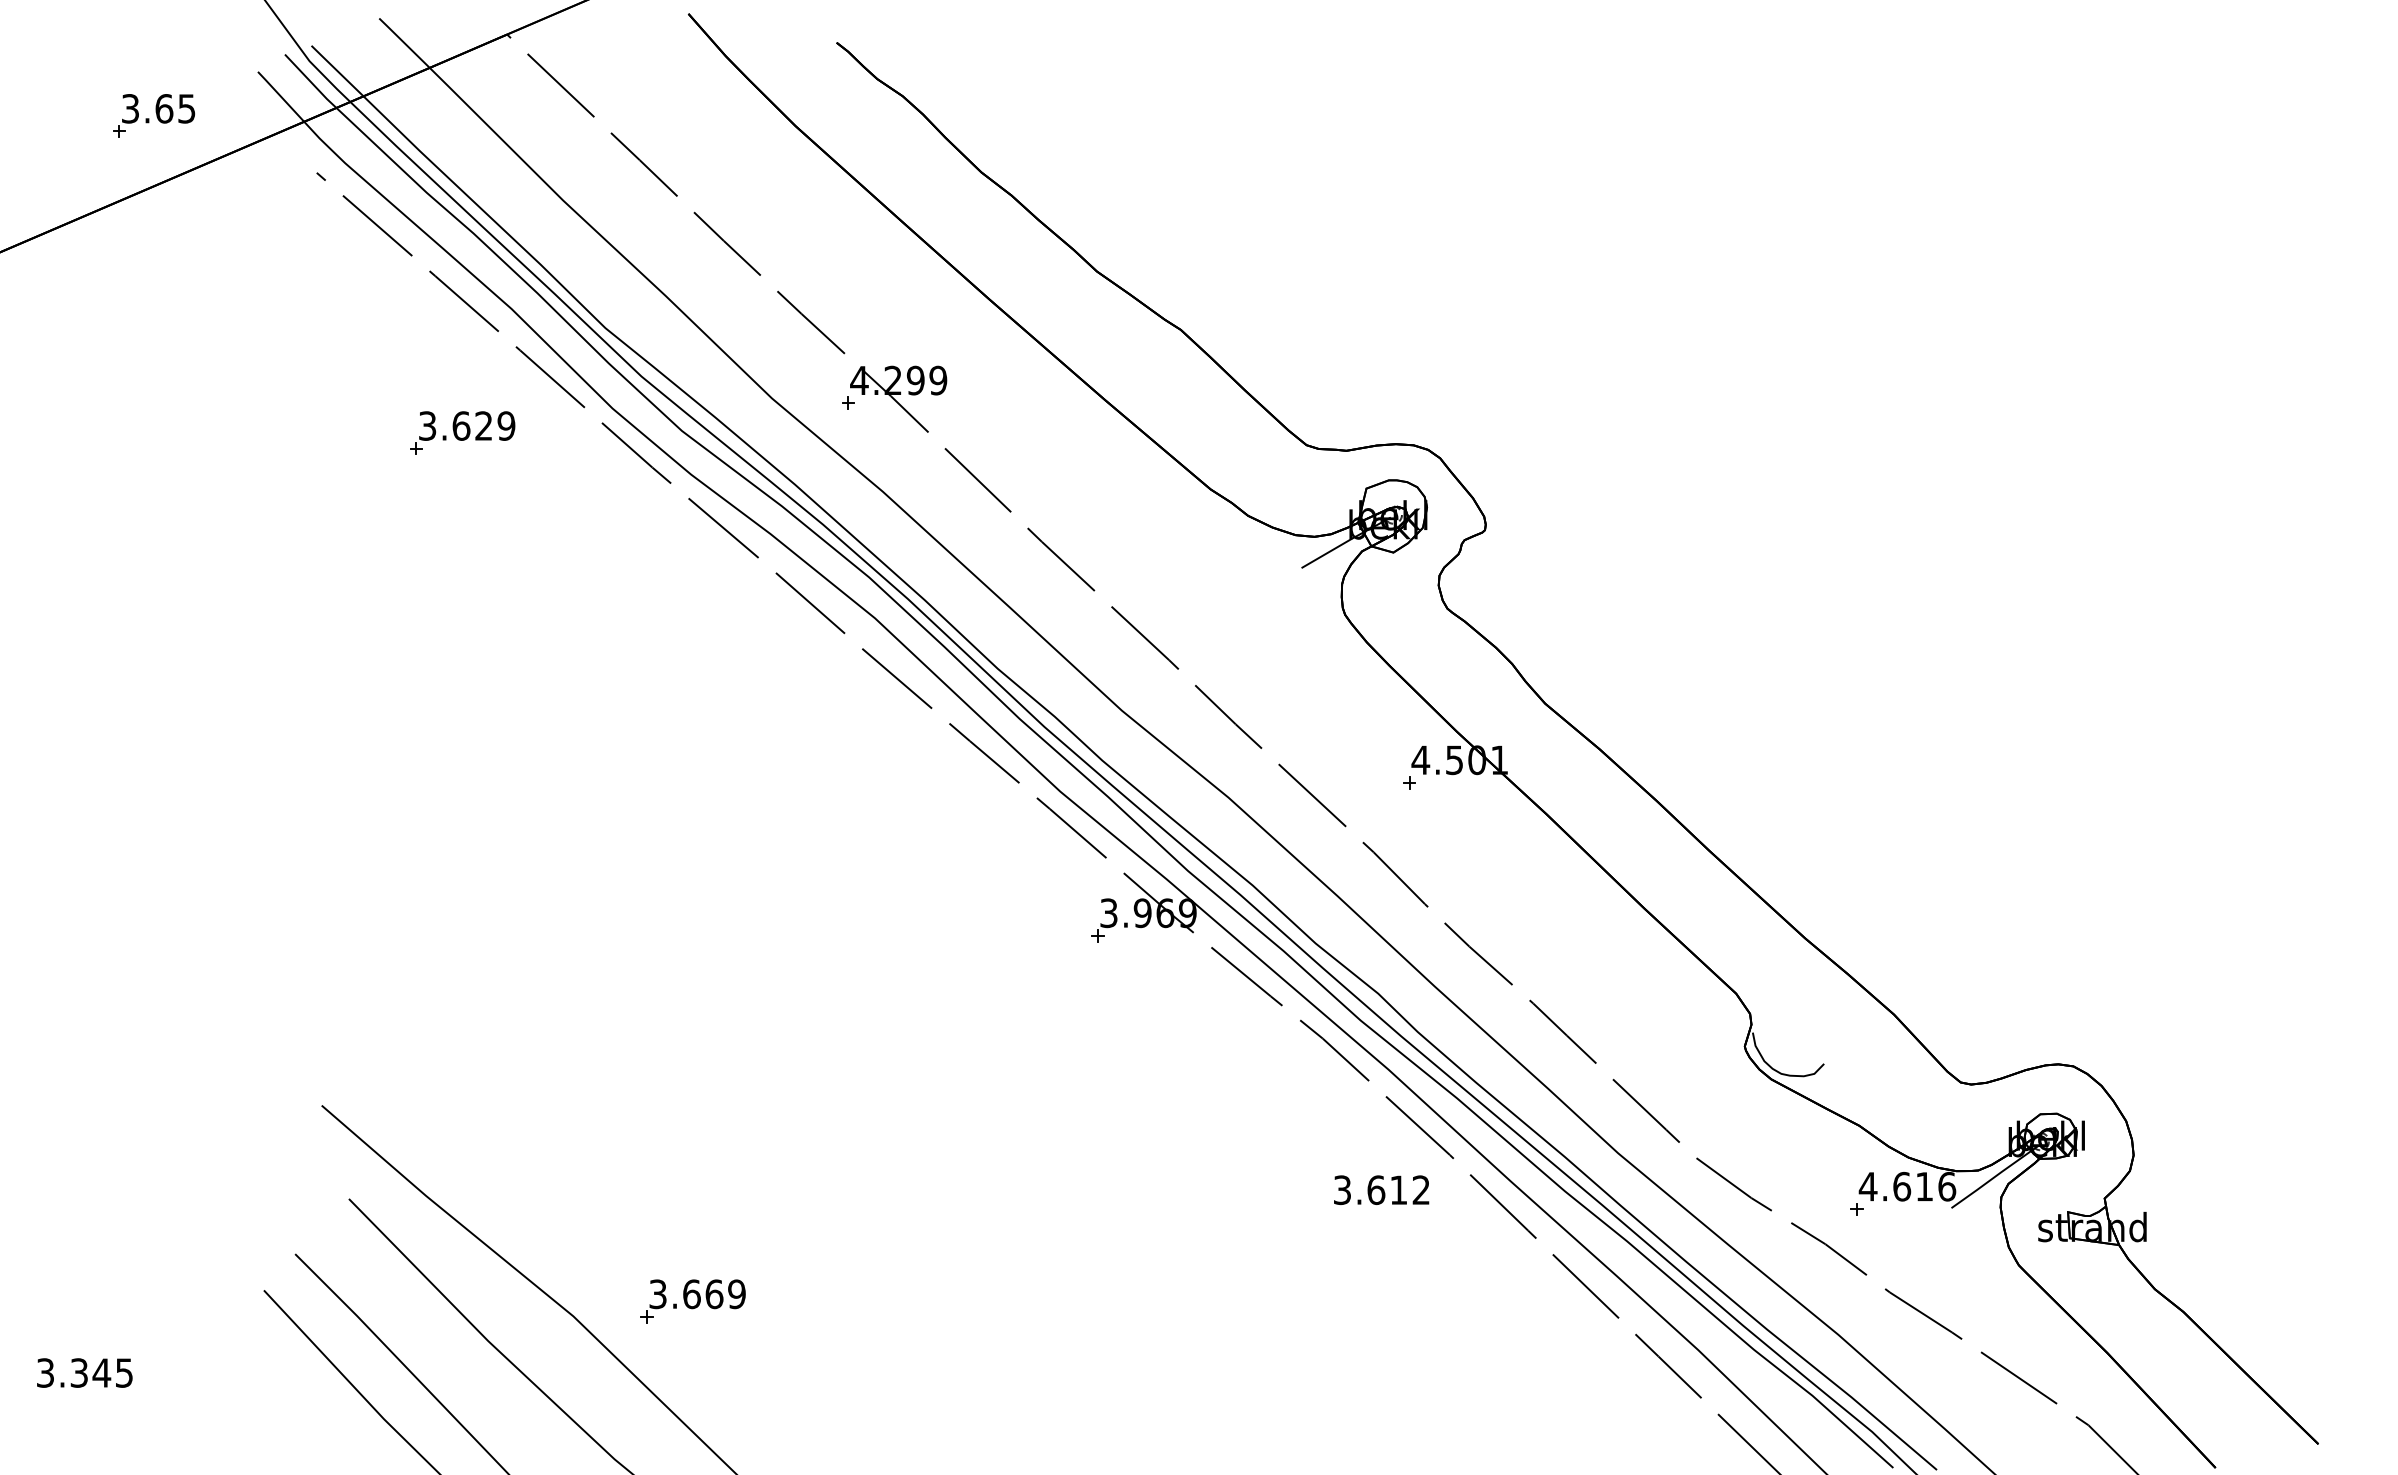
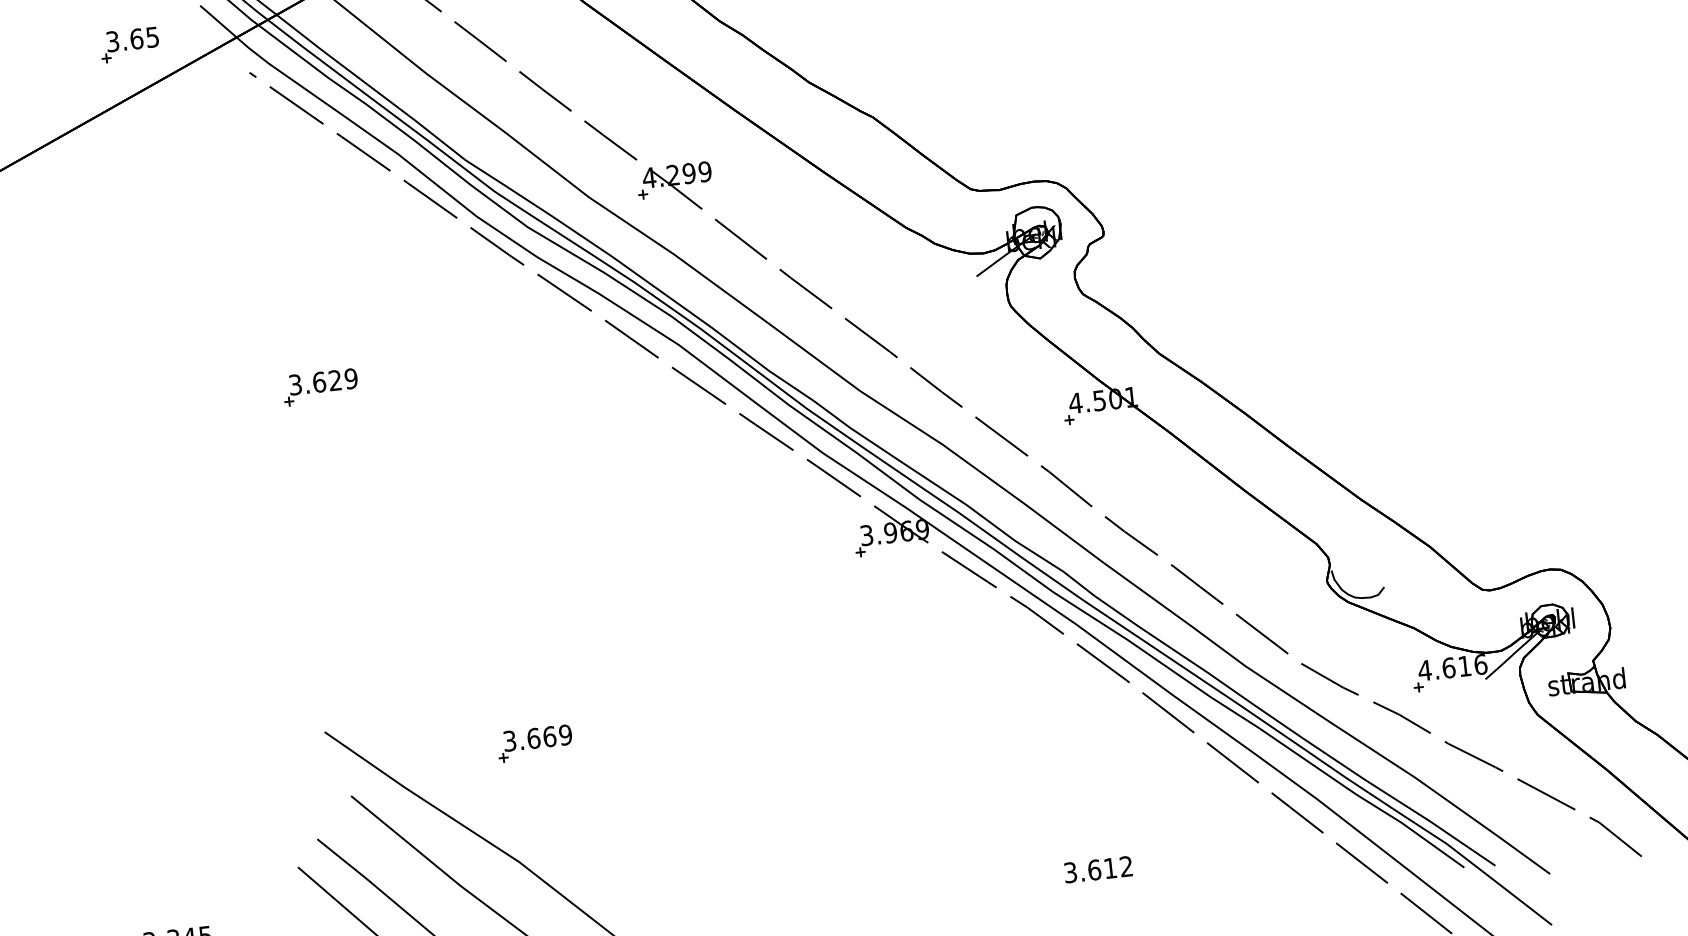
part: (462, 432) -> (320, 386), moved
text: (1381, 1189) -> (1098, 869), moved
part: (692, 1301) -> (534, 743), moved

